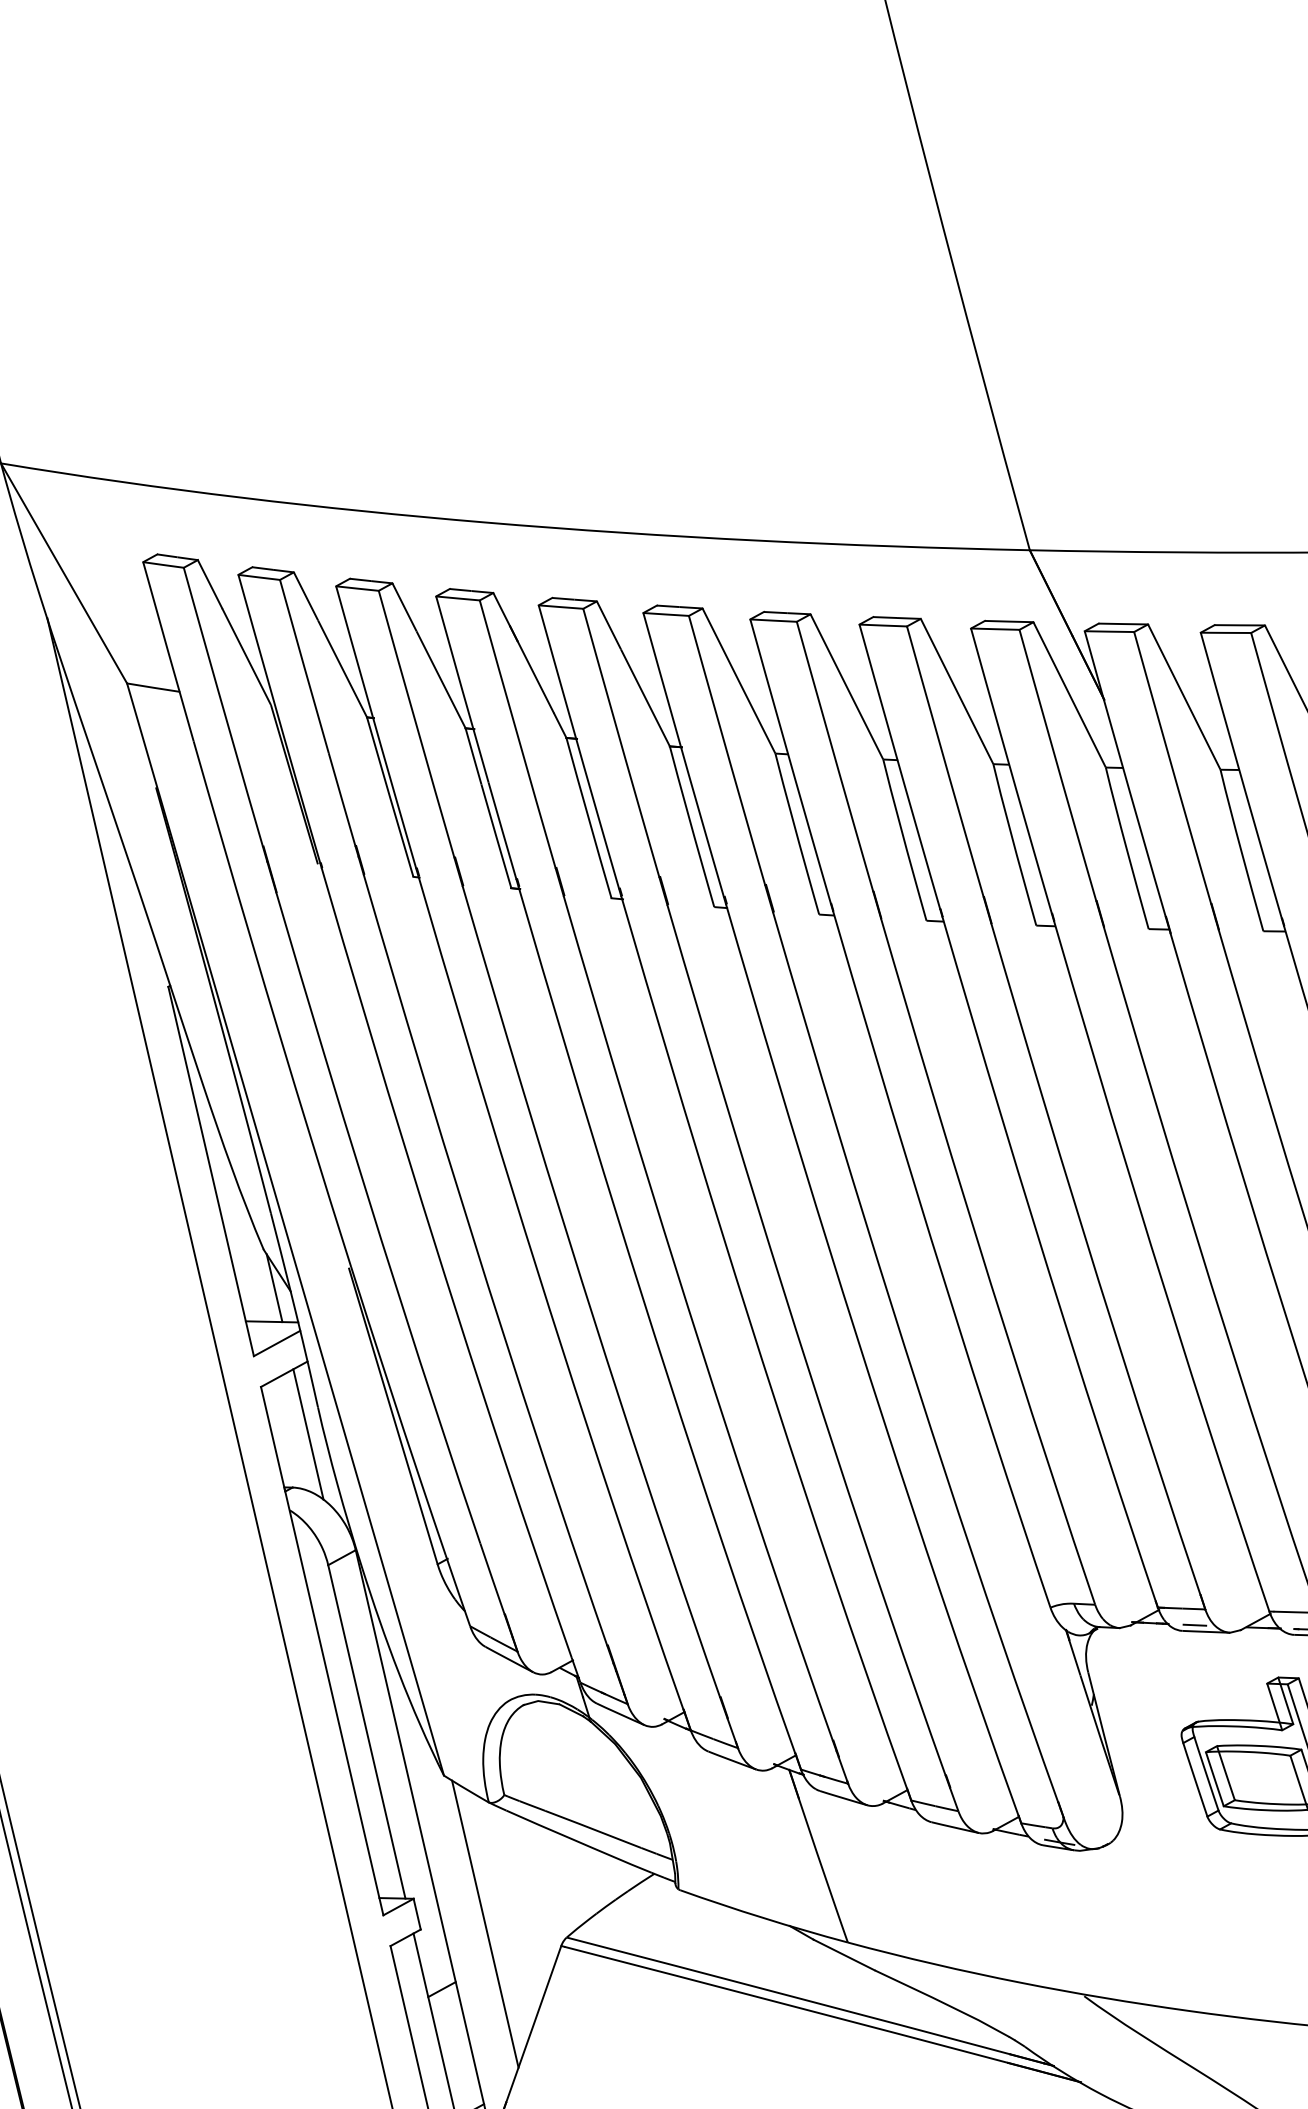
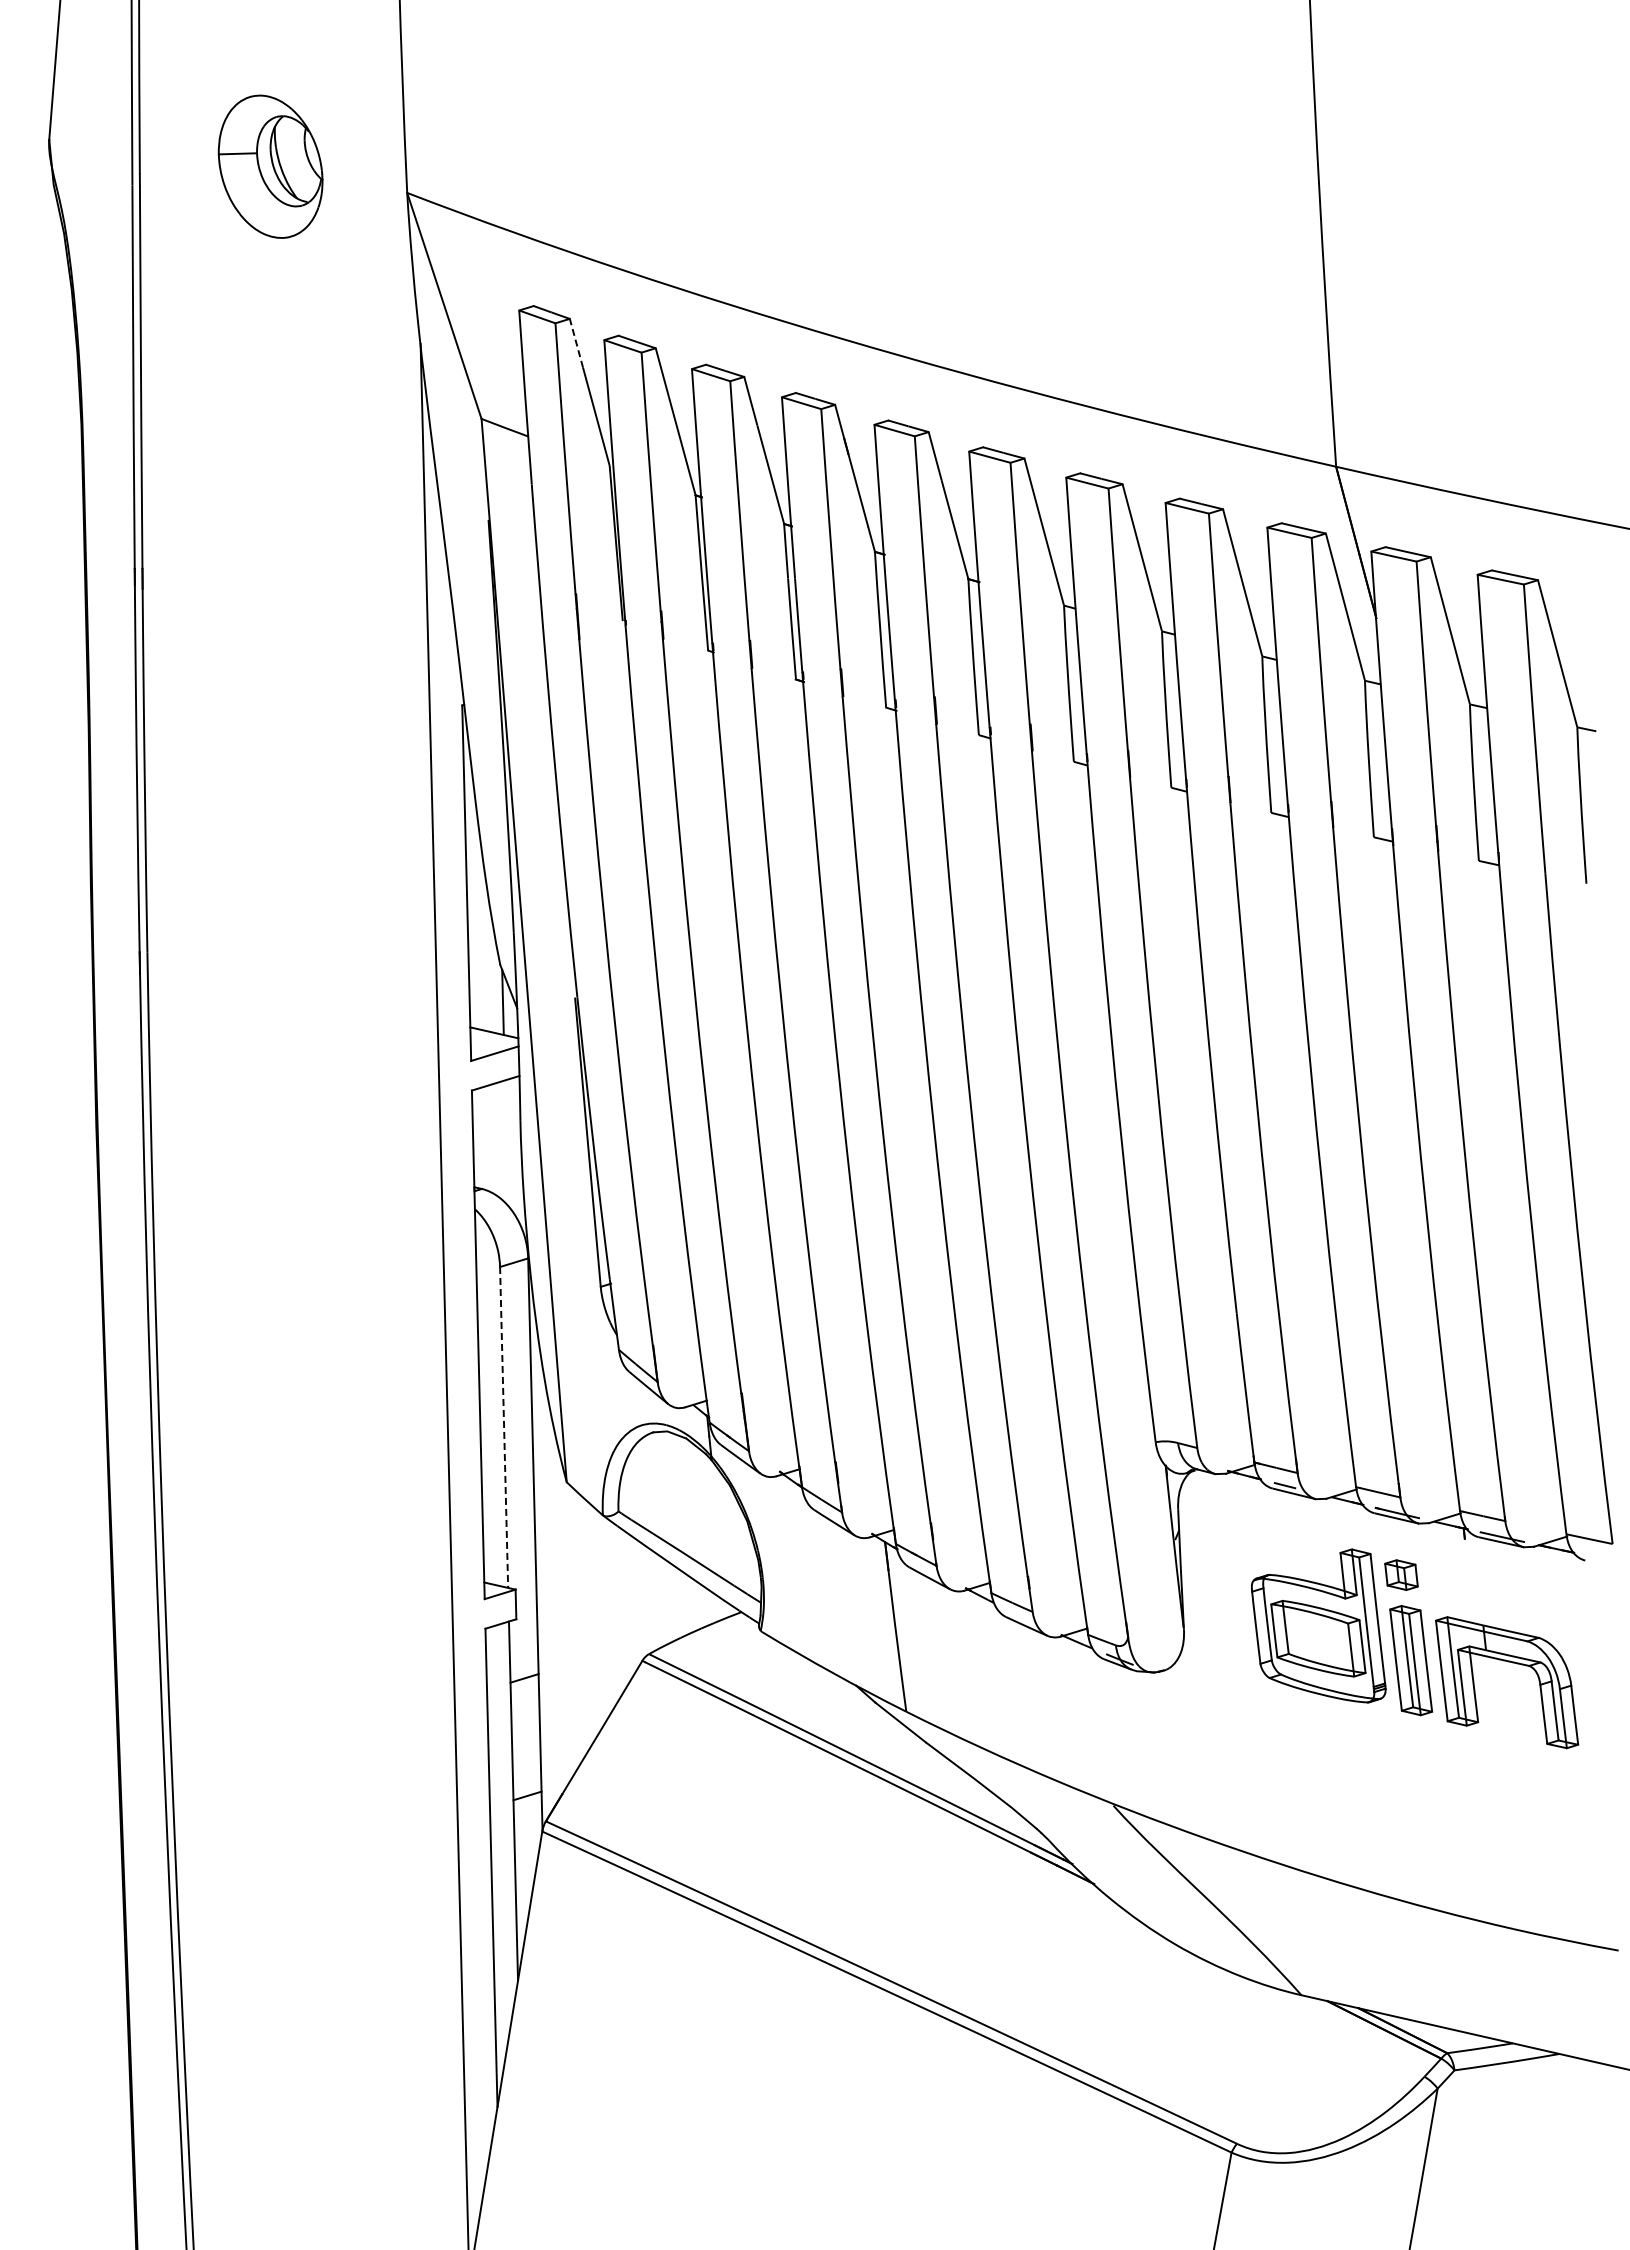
line: (209, 583) -> (576, 342), solid -> dashed
line: (308, 1433) -> (506, 1142), removed
line: (367, 1731) -> (504, 1427), solid -> dashed
line: (485, 1924) -> (576, 1626), removed

